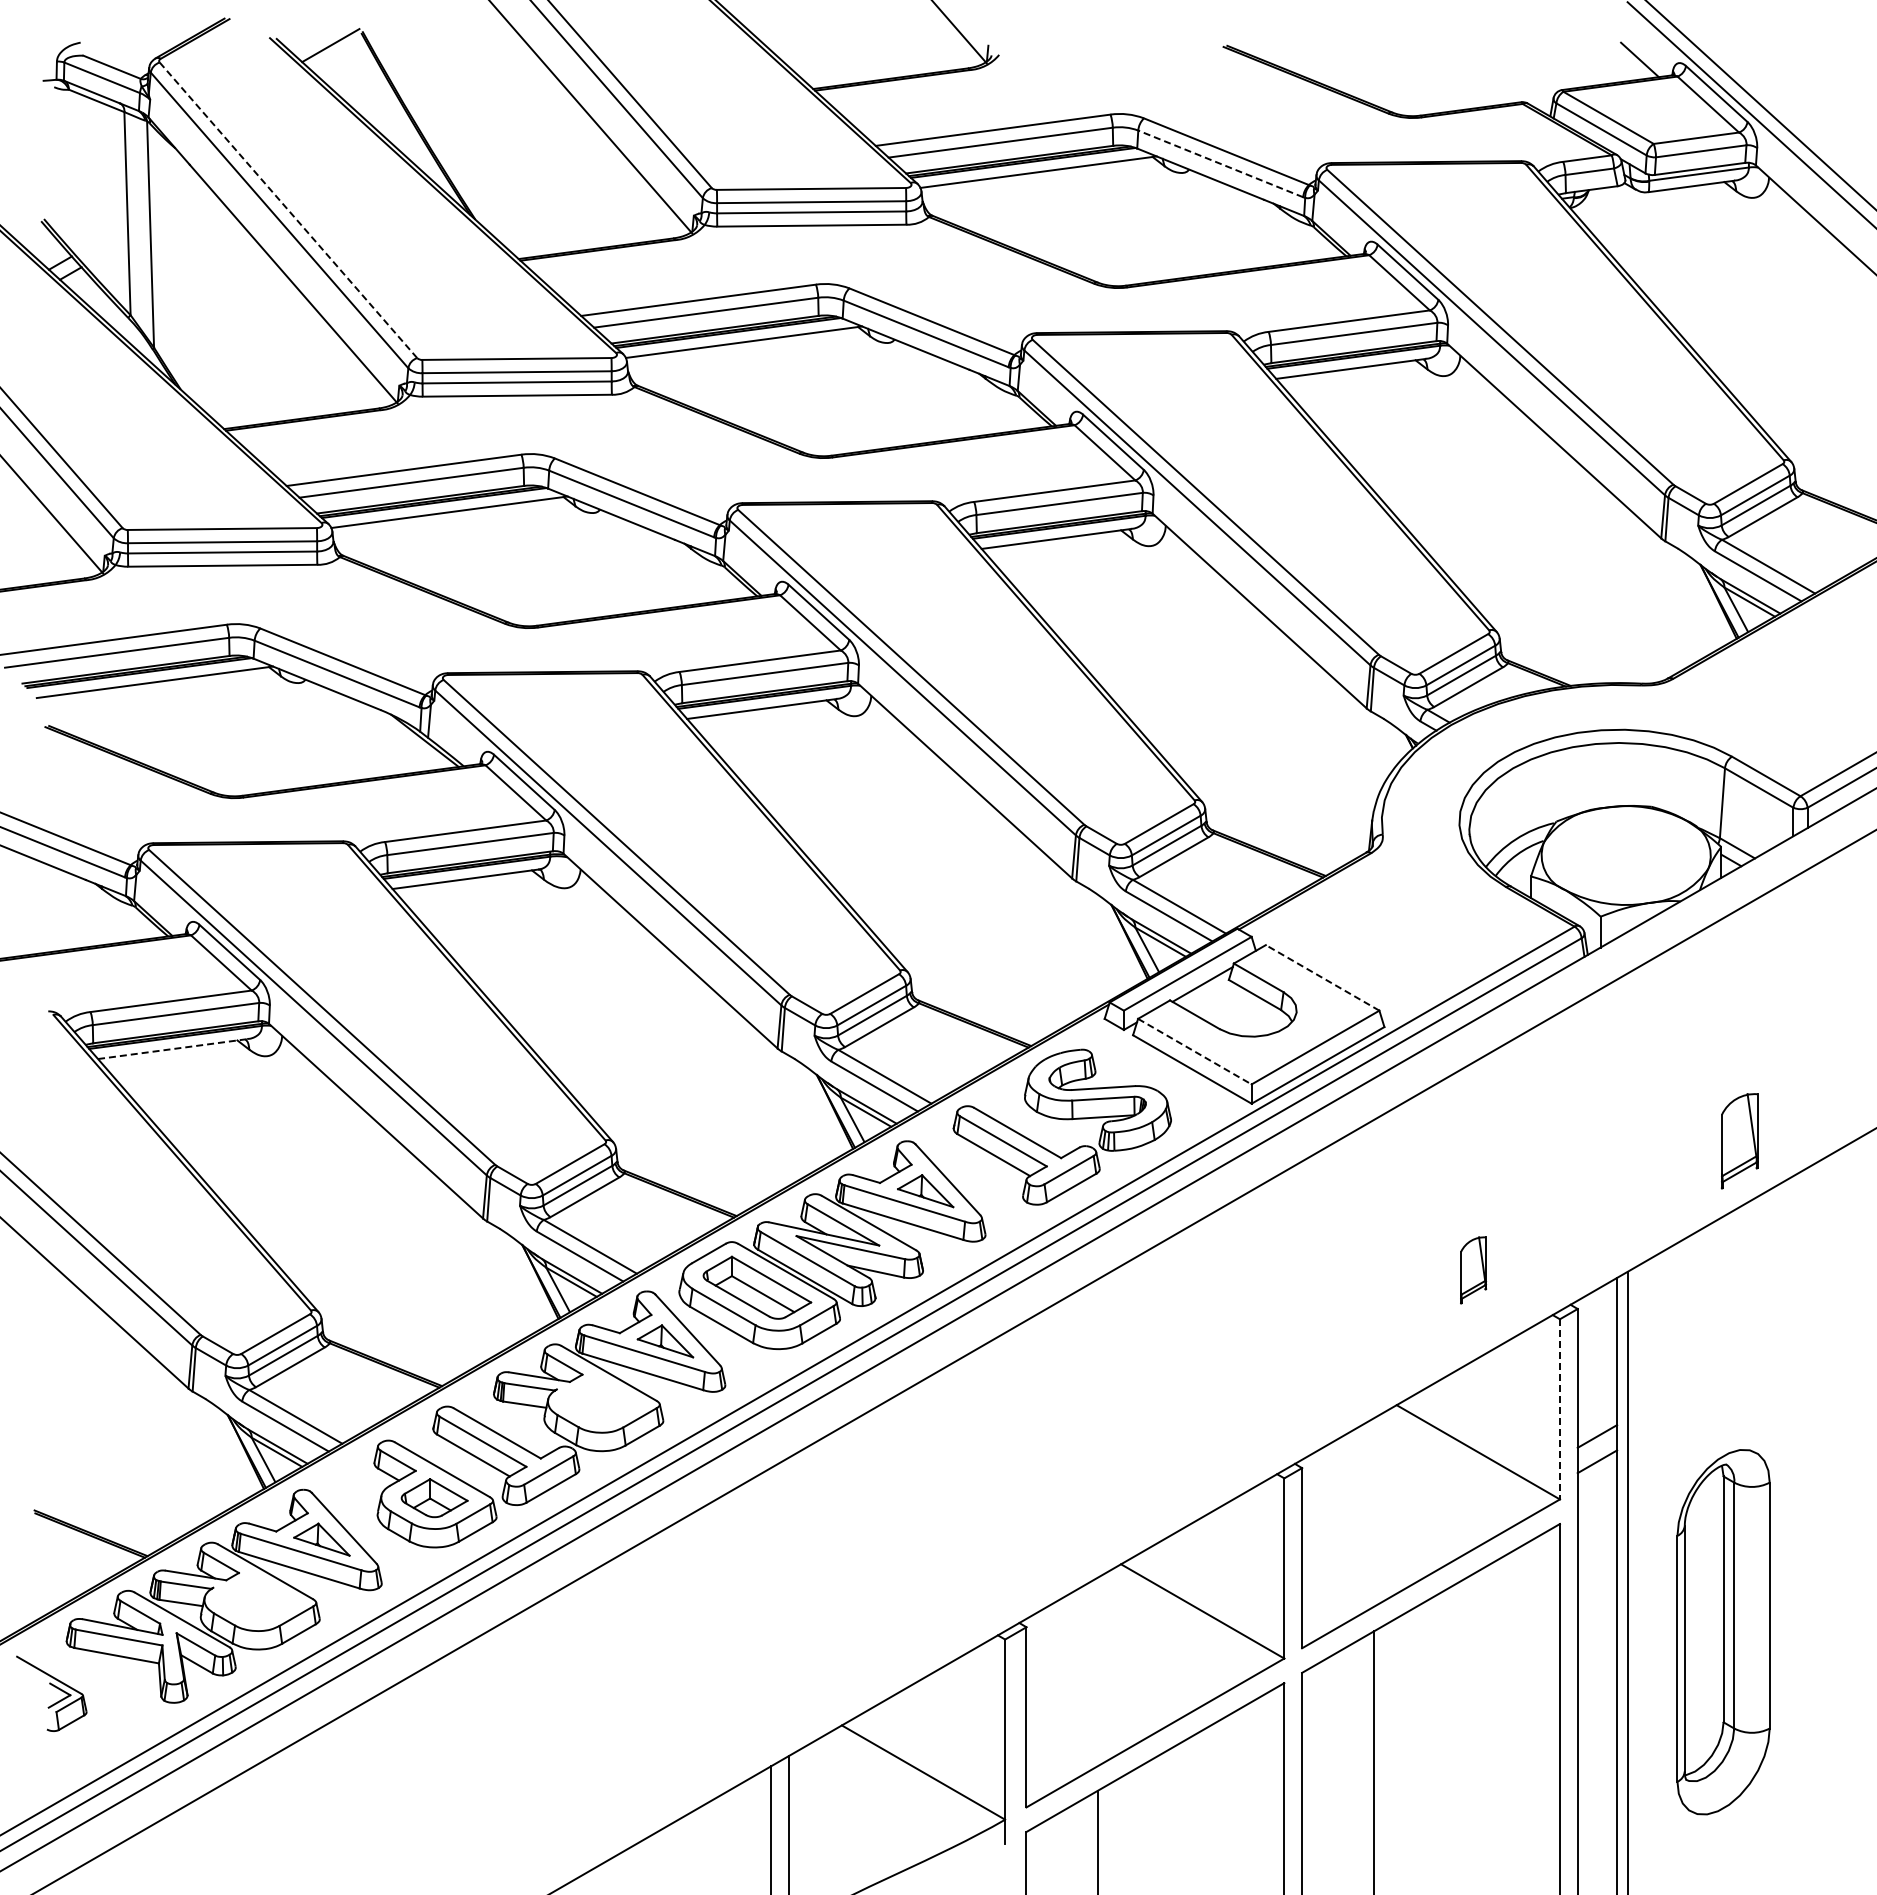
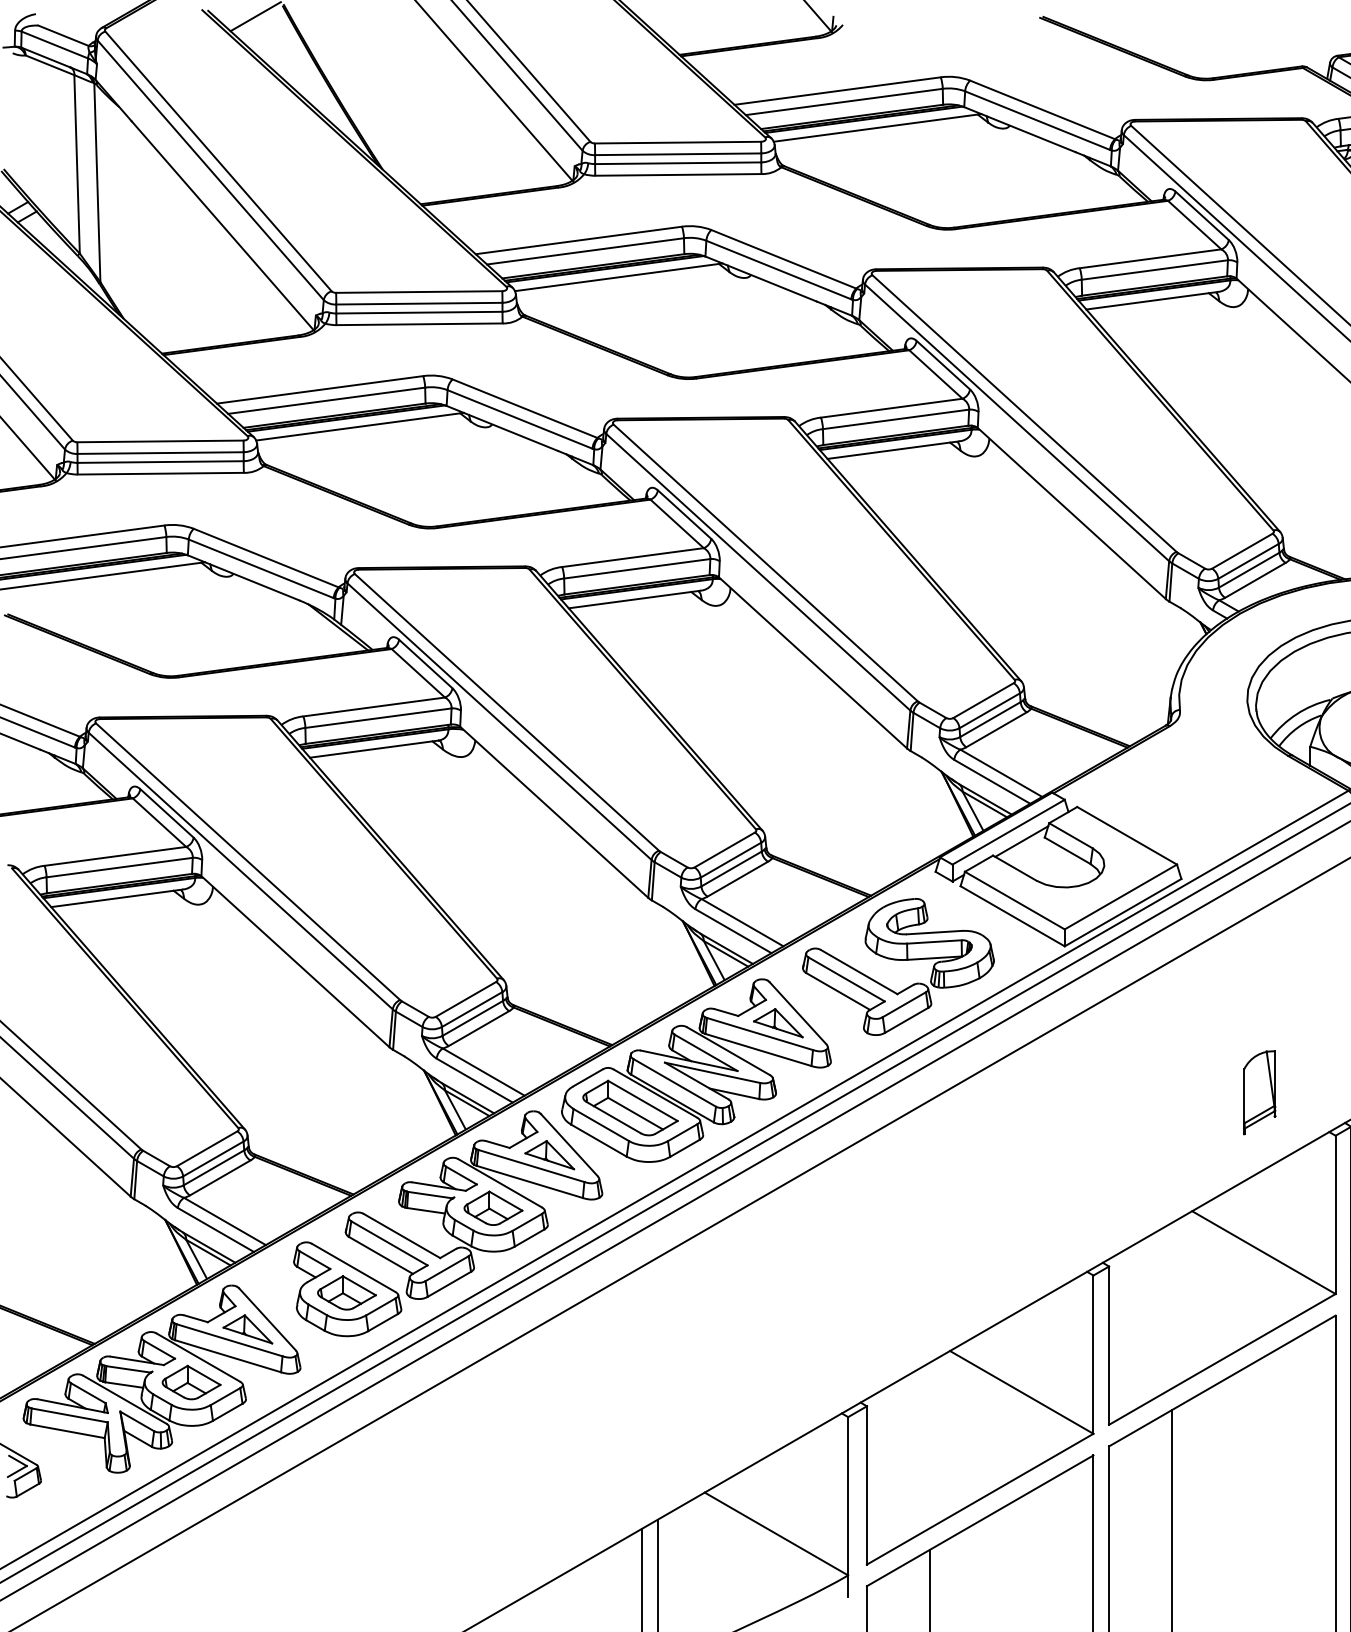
line: (1220, 163) -> (1037, 120), dashed -> solid
line: (288, 210) -> (218, 161), dashed -> solid
line: (1322, 977) -> (1127, 835), dashed -> solid
line: (173, 1049) -> (117, 898), dashed -> solid
line: (1194, 1051) -> (1014, 900), dashed -> solid
part: (1473, 1270) -> (1259, 1092), size x1.43
part: (601, 1401) -> (493, 1207), added
line: (1559, 1409) -> (1335, 1215), dashed -> solid
part: (257, 1600) -> (191, 1382), added

